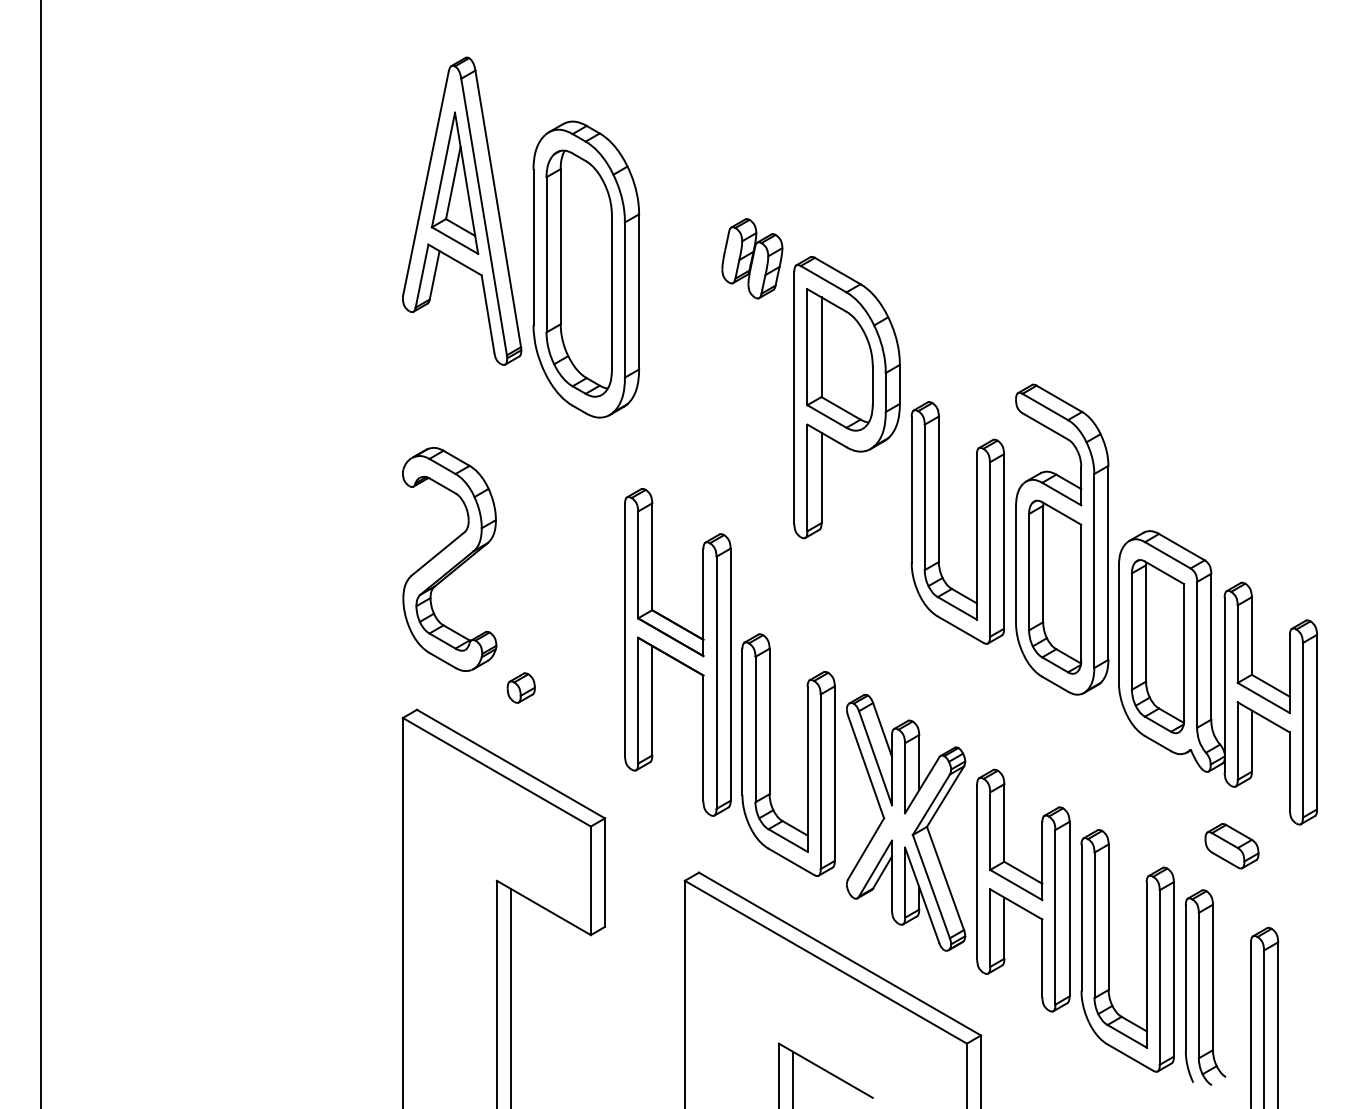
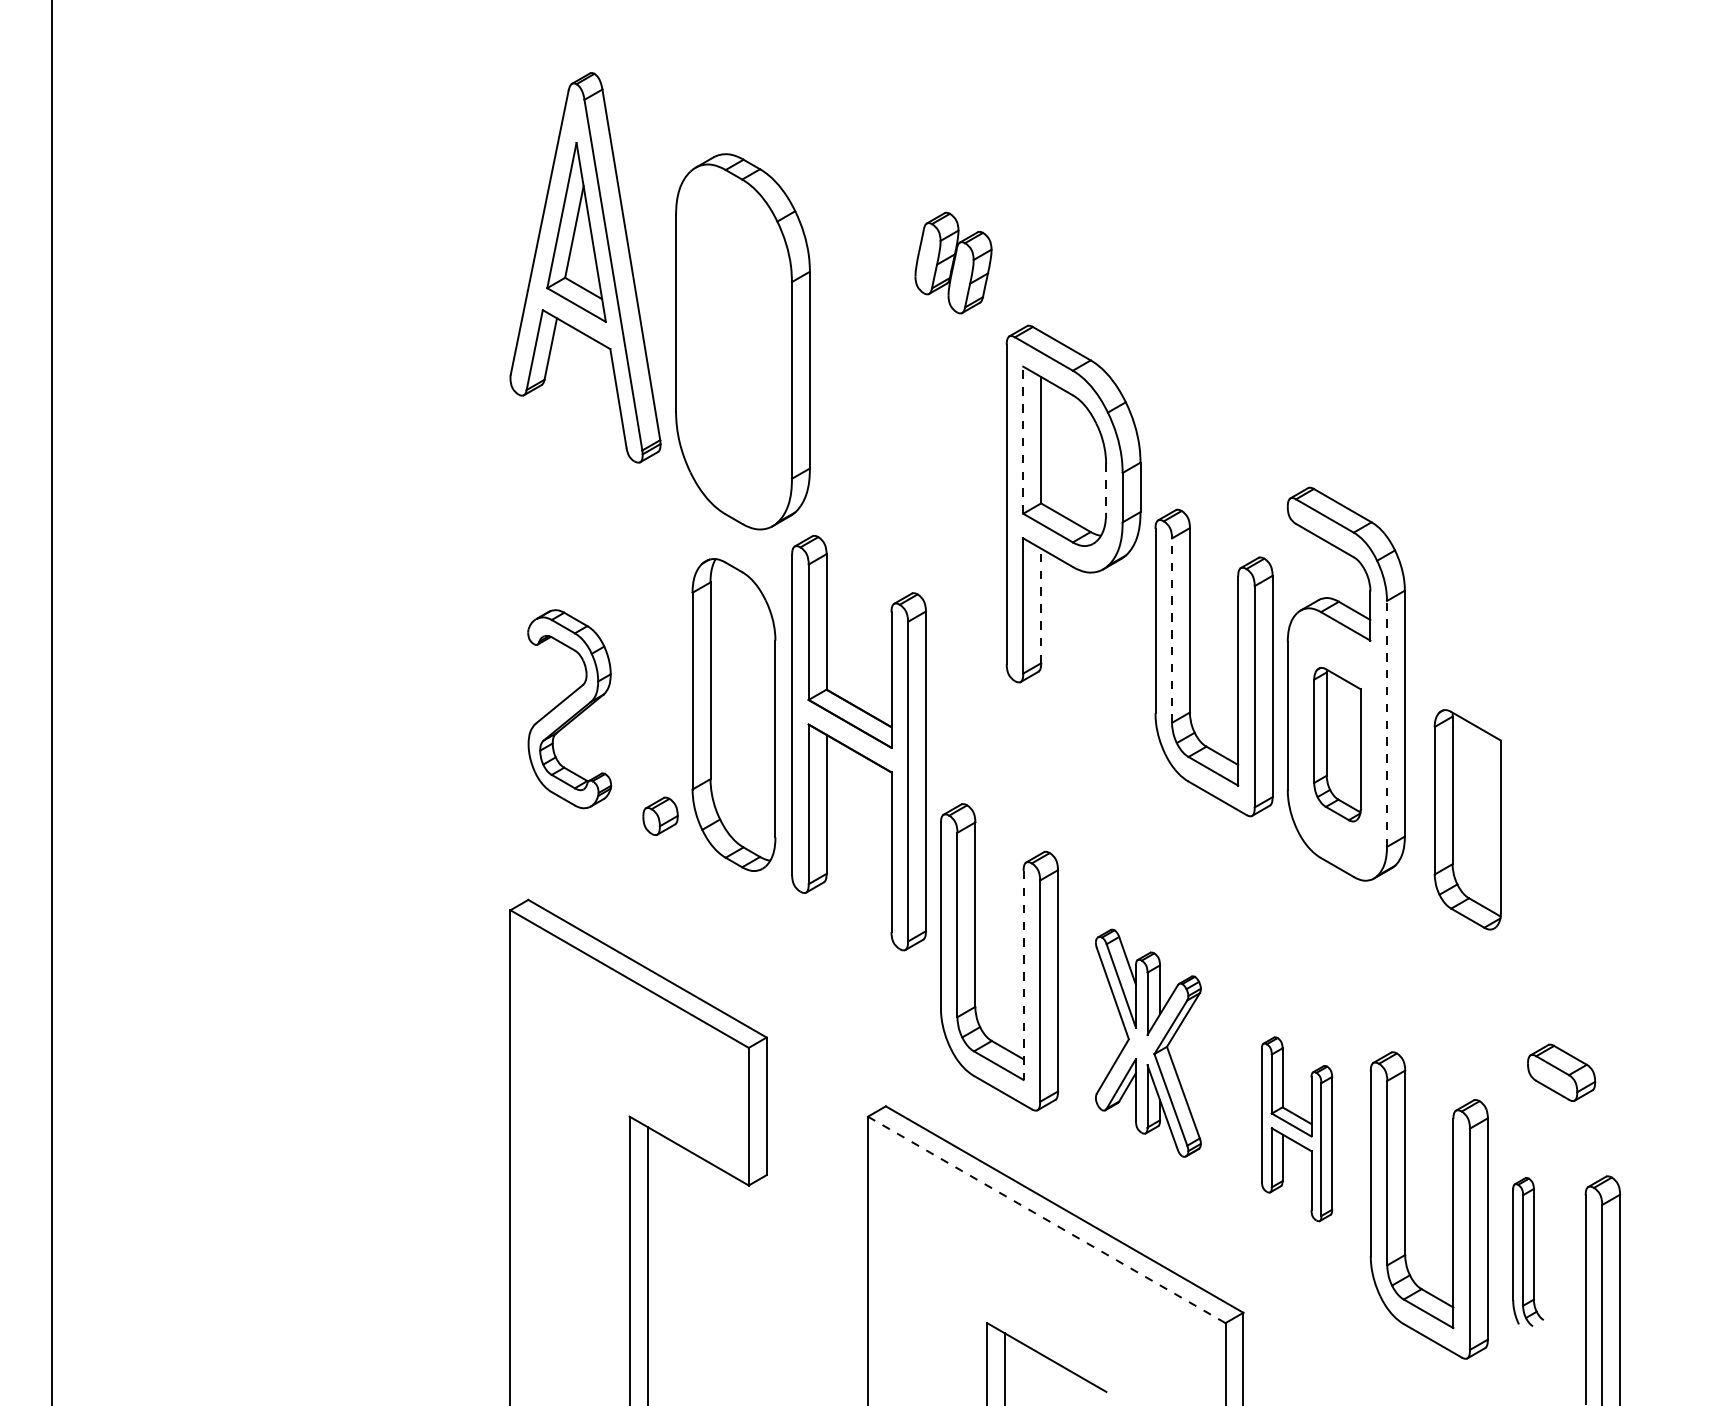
part: (752, 258) -> (953, 262), moved
part: (578, 273) -> (733, 714), moved
line: (807, 347) -> (1023, 440), solid -> dashed
line: (873, 385) -> (1106, 488), solid -> dashed
line: (821, 477) -> (1041, 605), solid -> dashed
line: (925, 497) -> (1172, 630), solid -> dashed
part: (449, 558) -> (569, 708), size x0.7
line: (1093, 570) -> (1386, 723), solid -> dashed
part: (1055, 587) -> (1337, 744), size x0.7
part: (677, 652) -> (858, 743), moved
part: (1211, 677) -> (1535, 859), removed
part: (521, 687) -> (660, 815), moved
line: (807, 769) -> (1023, 975), solid -> dashed
part: (906, 823) -> (1148, 1043), size x0.7
part: (1022, 890) -> (1296, 1129), size x0.6
line: (825, 961) -> (1046, 1219), solid -> dashed
part: (1205, 987) -> (1528, 1251), size x0.6

